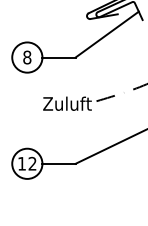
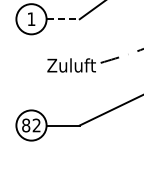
text: (27, 57) -> (31, 19), 8 -> 1
line: (59, 57) -> (63, 19), solid -> dashed
text: (22, 163) -> (26, 125), 12 -> 82

